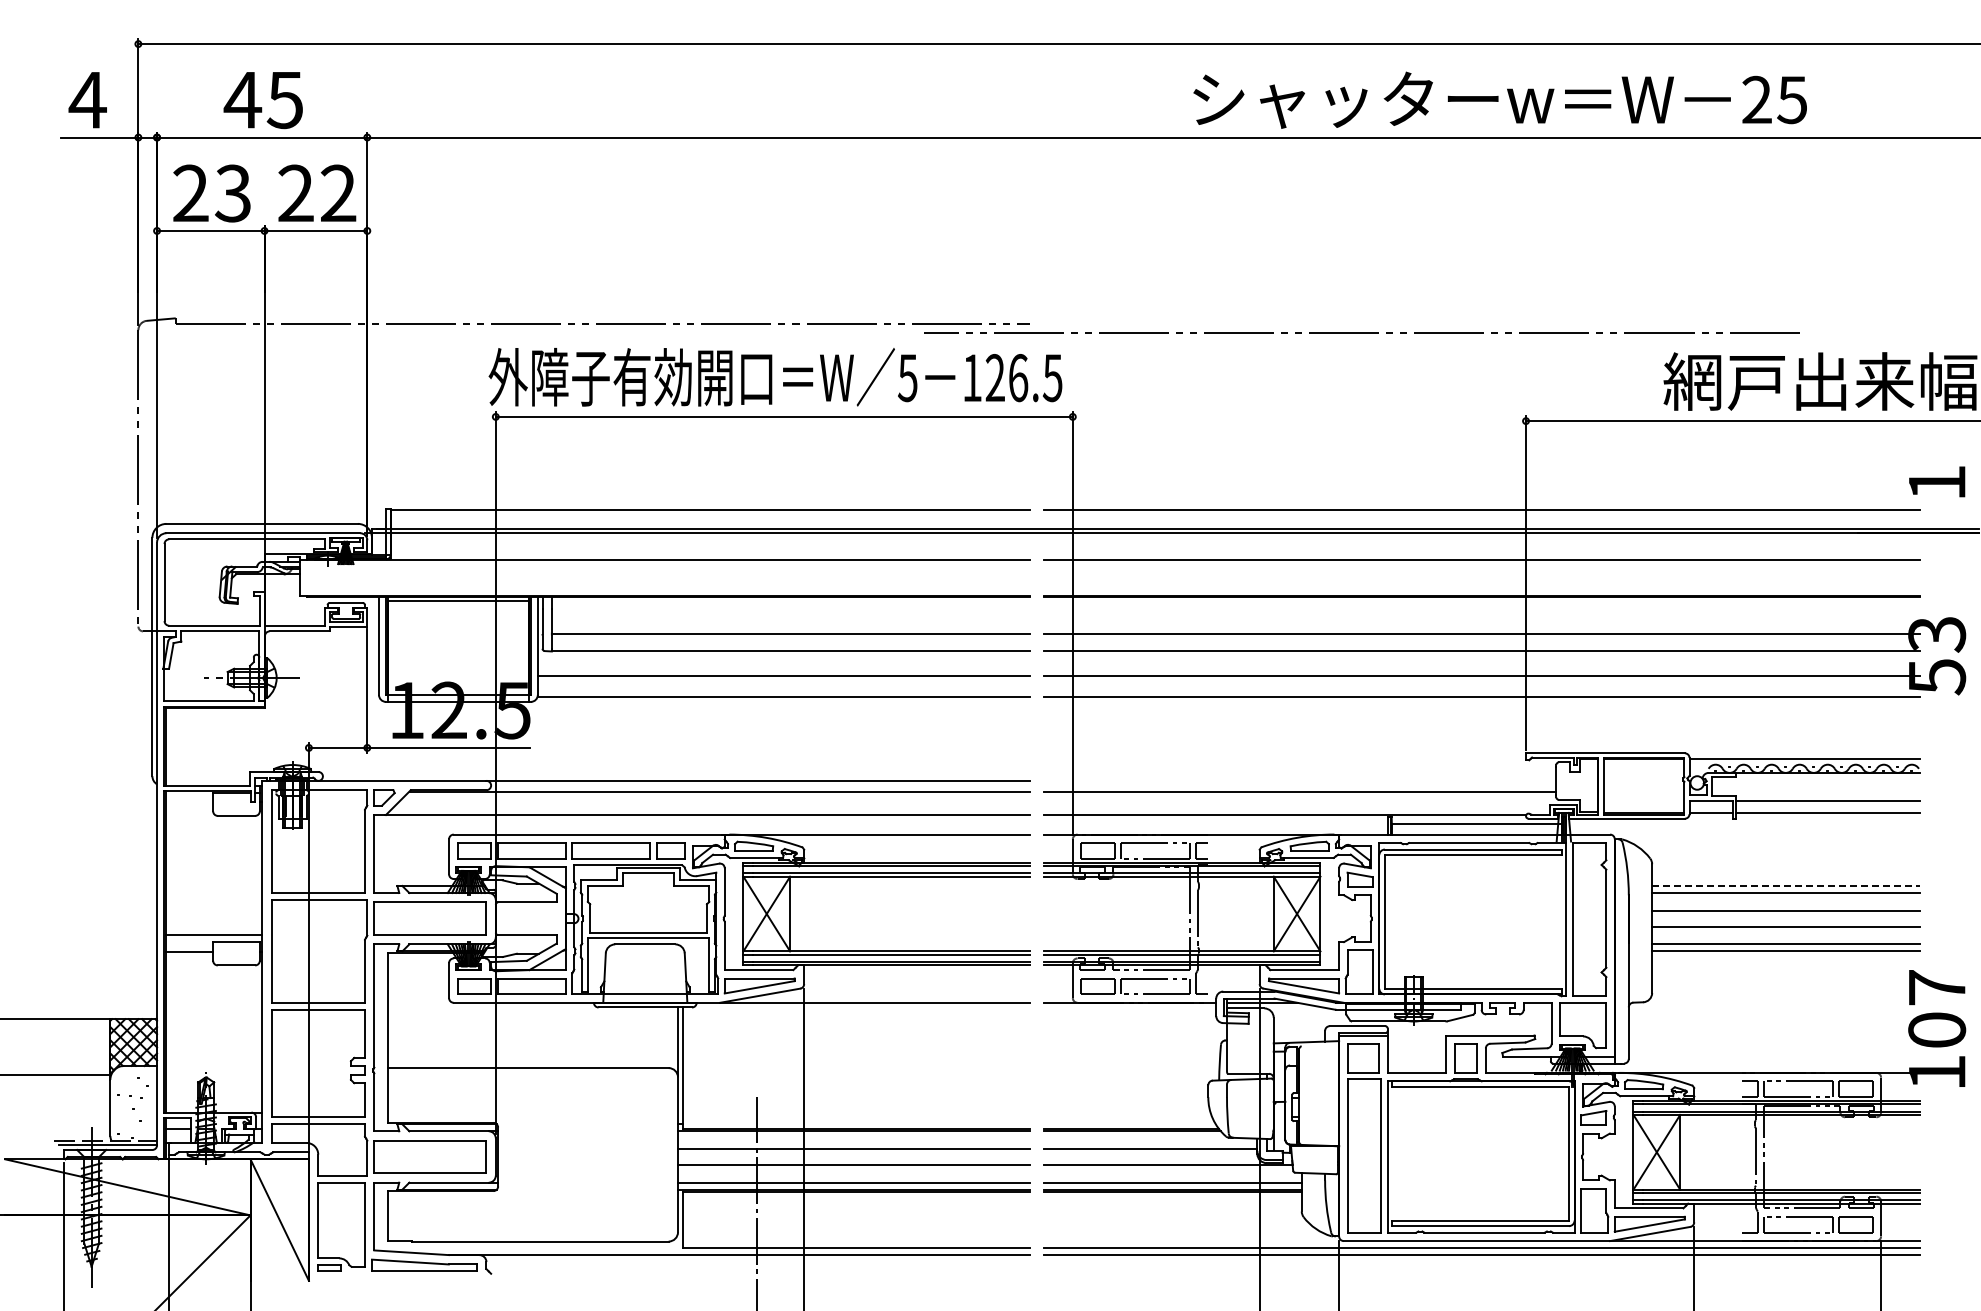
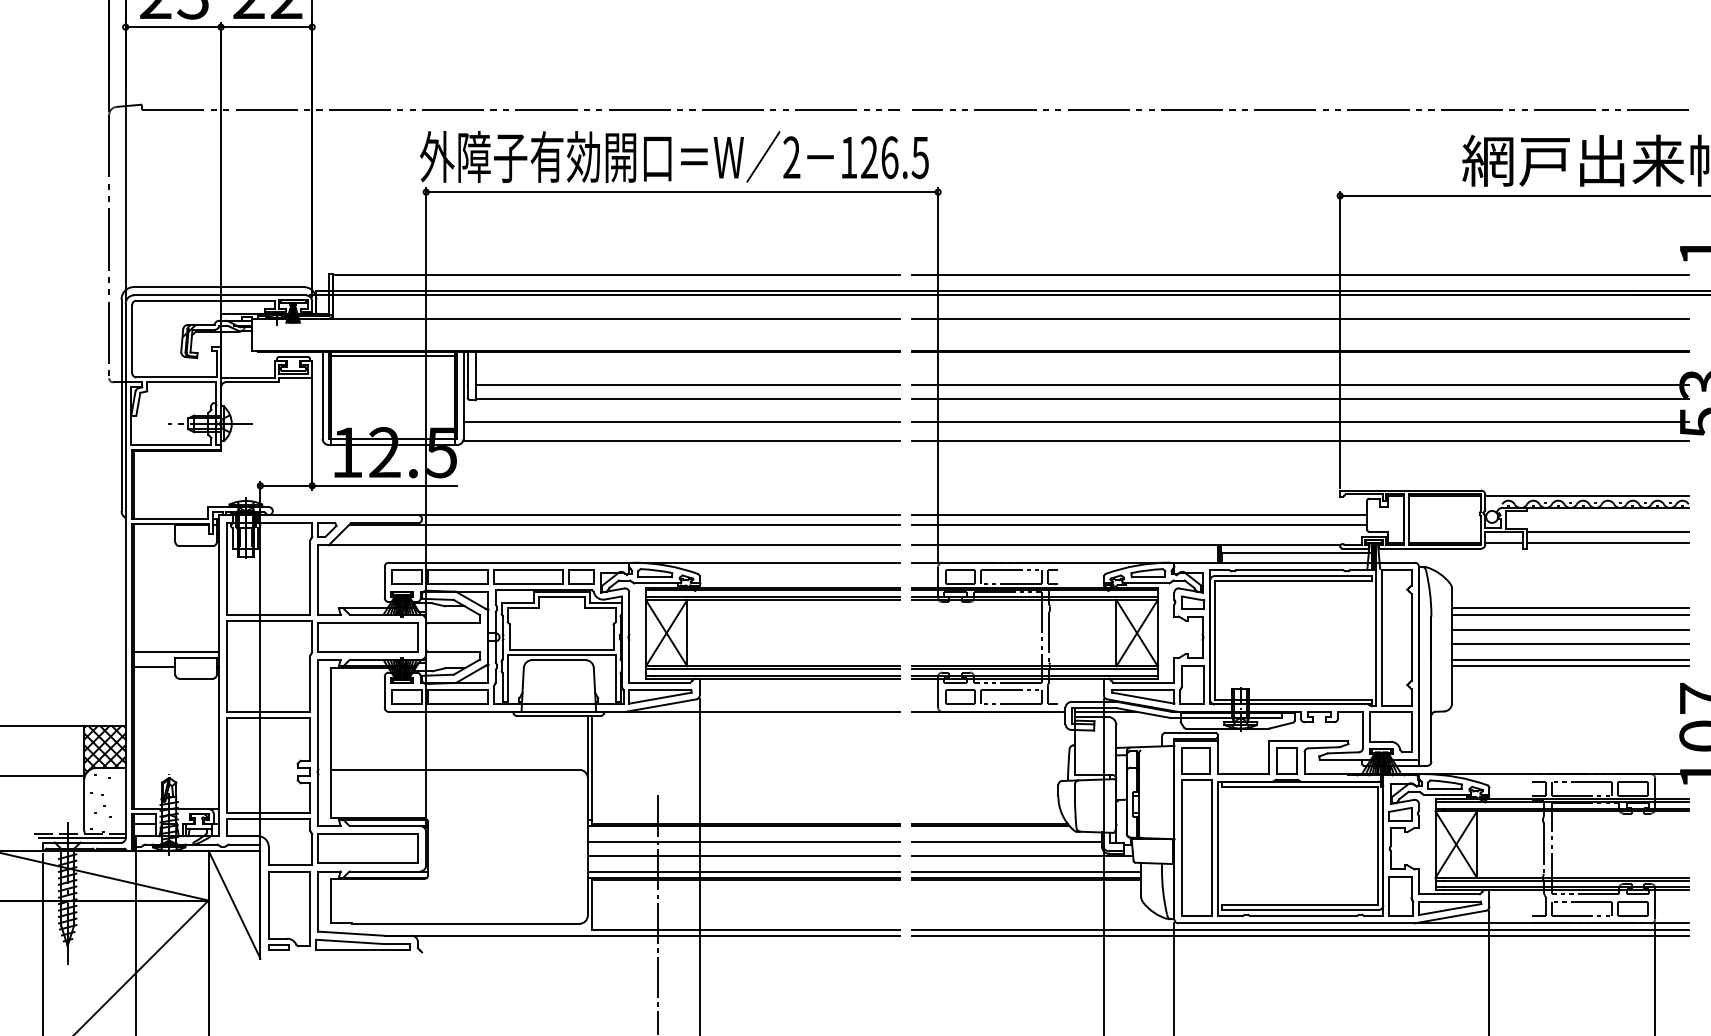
line: (1361, 332) -> (1300, 109), moved
text: (907, 378) -> (791, 158), 5 -> 2
line: (1299, 780) -> (1139, 514), added
line: (1785, 886) -> (1570, 608), dashed -> solid

